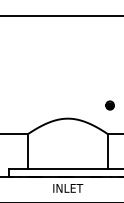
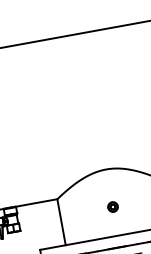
part: (67, 146) -> (112, 206), added

